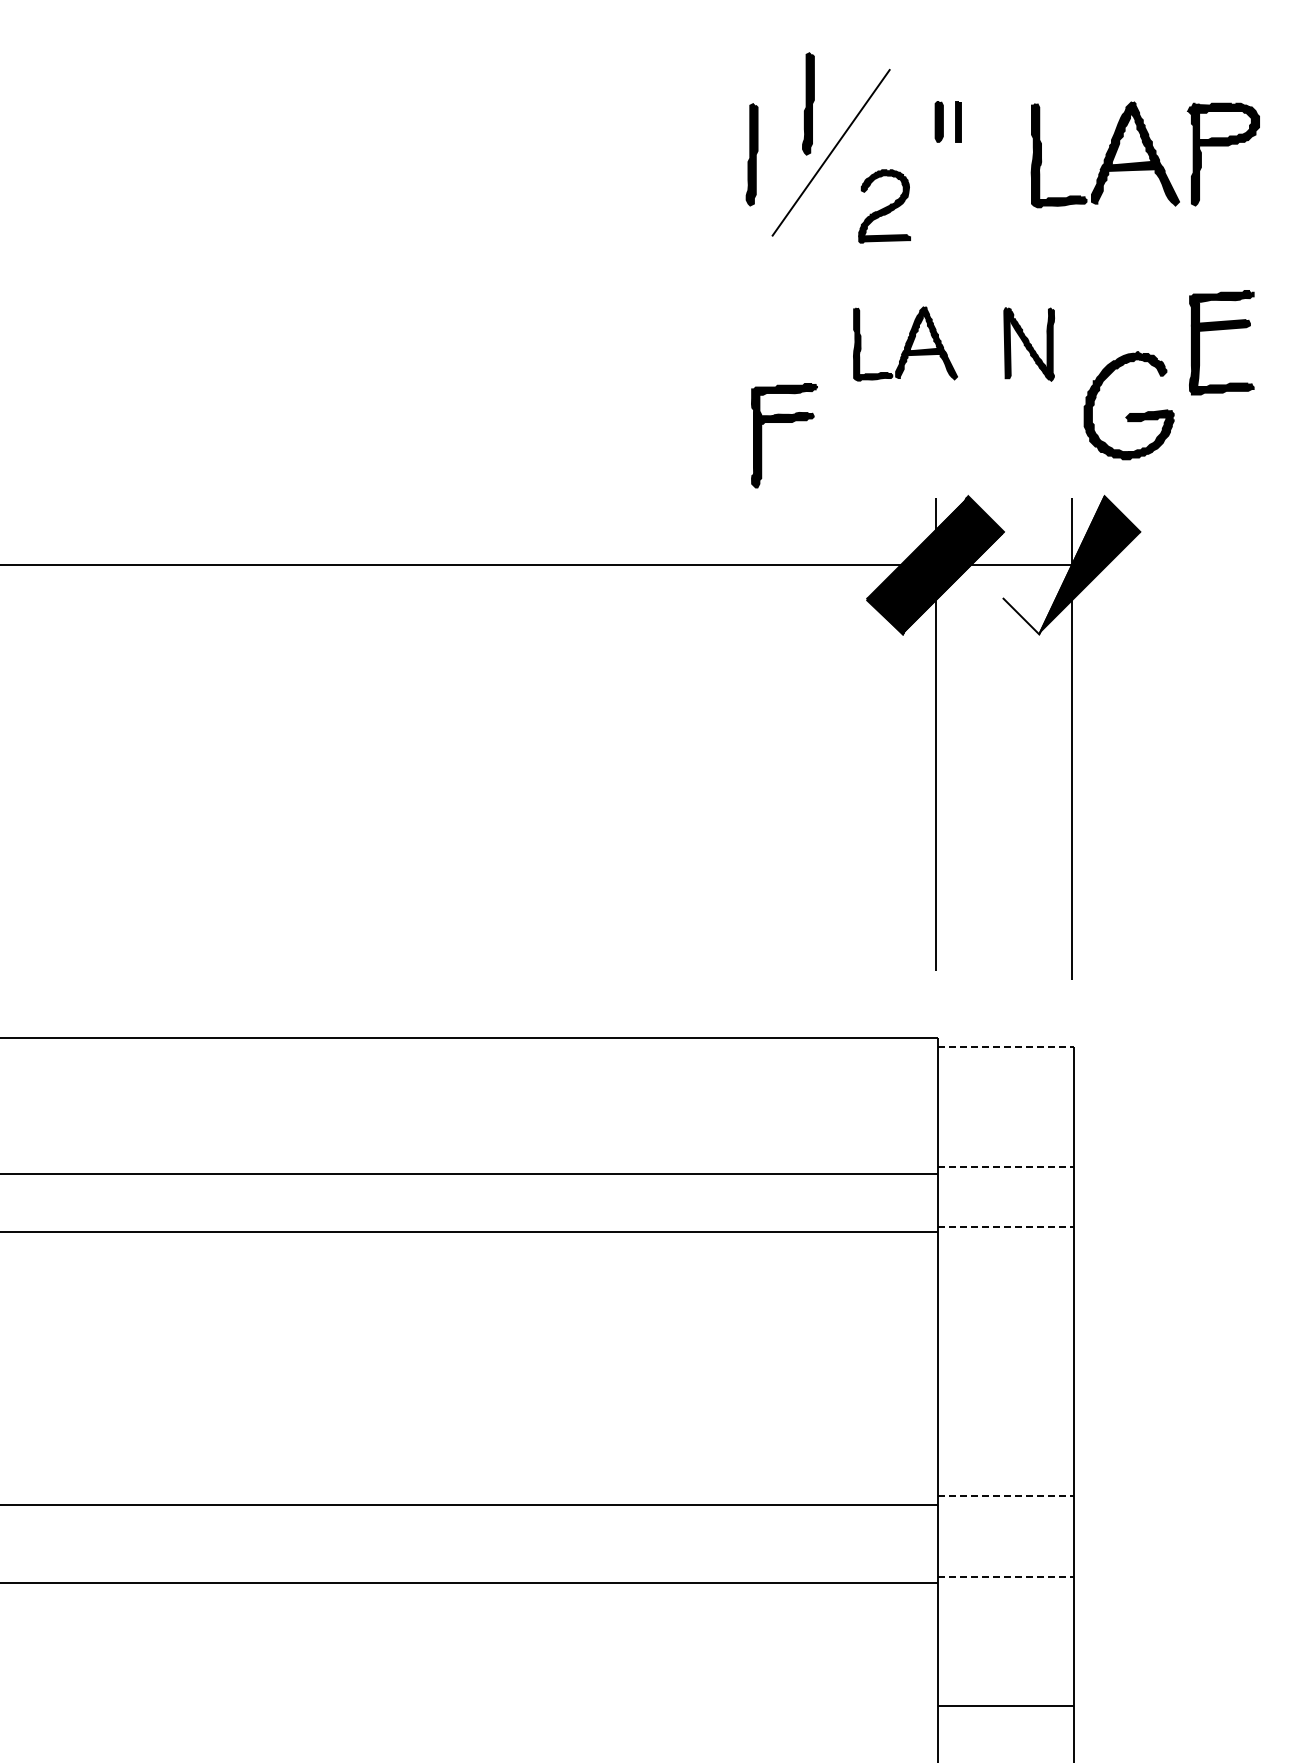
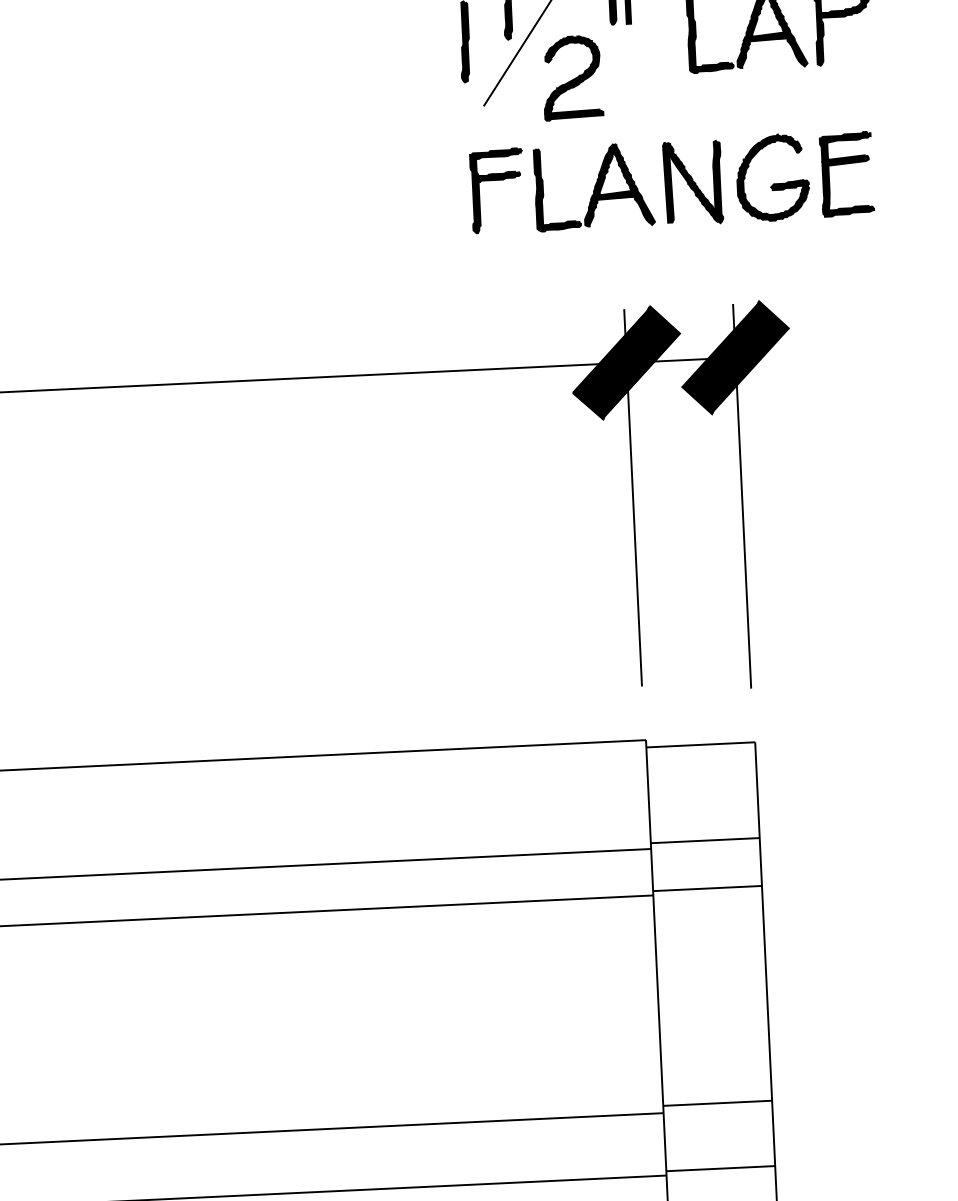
part: (884, 206) -> (572, 78), size x1.43
part: (905, 343) -> (594, 186), size x1.43
part: (1028, 344) -> (692, 183), size x1.43
part: (1129, 413) -> (773, 183), moved
part: (784, 422) -> (497, 180), moved
fill: (1053, 565) -> (720, 358), added
line: (1006, 1046) -> (701, 744), dashed -> solid
line: (1006, 1166) -> (705, 840), dashed -> solid
line: (1006, 1226) -> (708, 888), dashed -> solid
line: (1006, 1495) -> (718, 1103), dashed -> solid
line: (1006, 1577) -> (721, 1168), dashed -> solid

